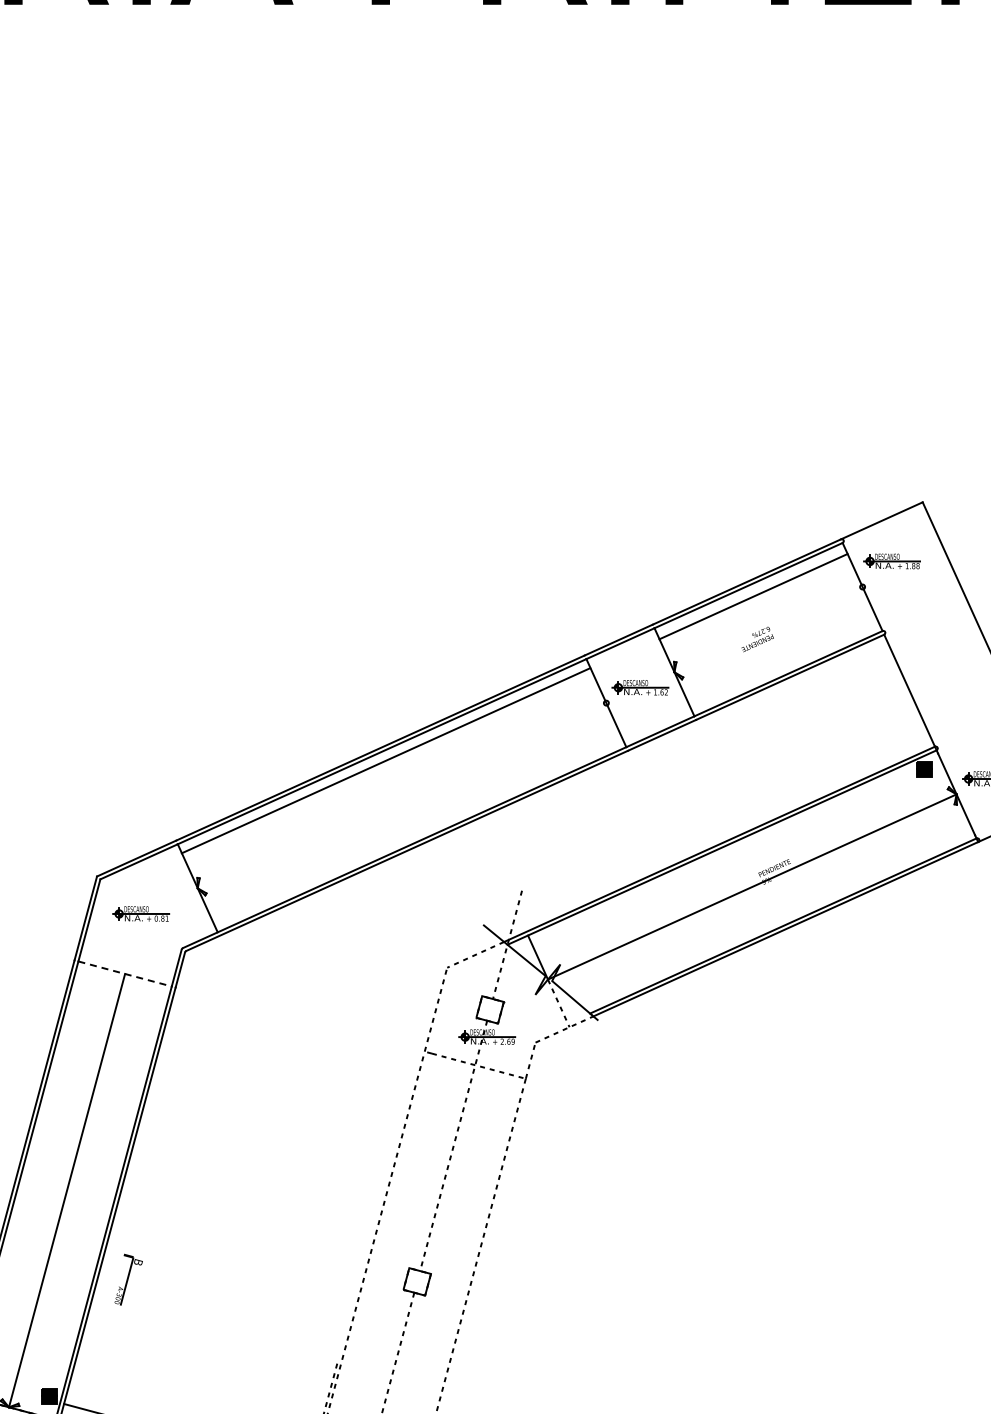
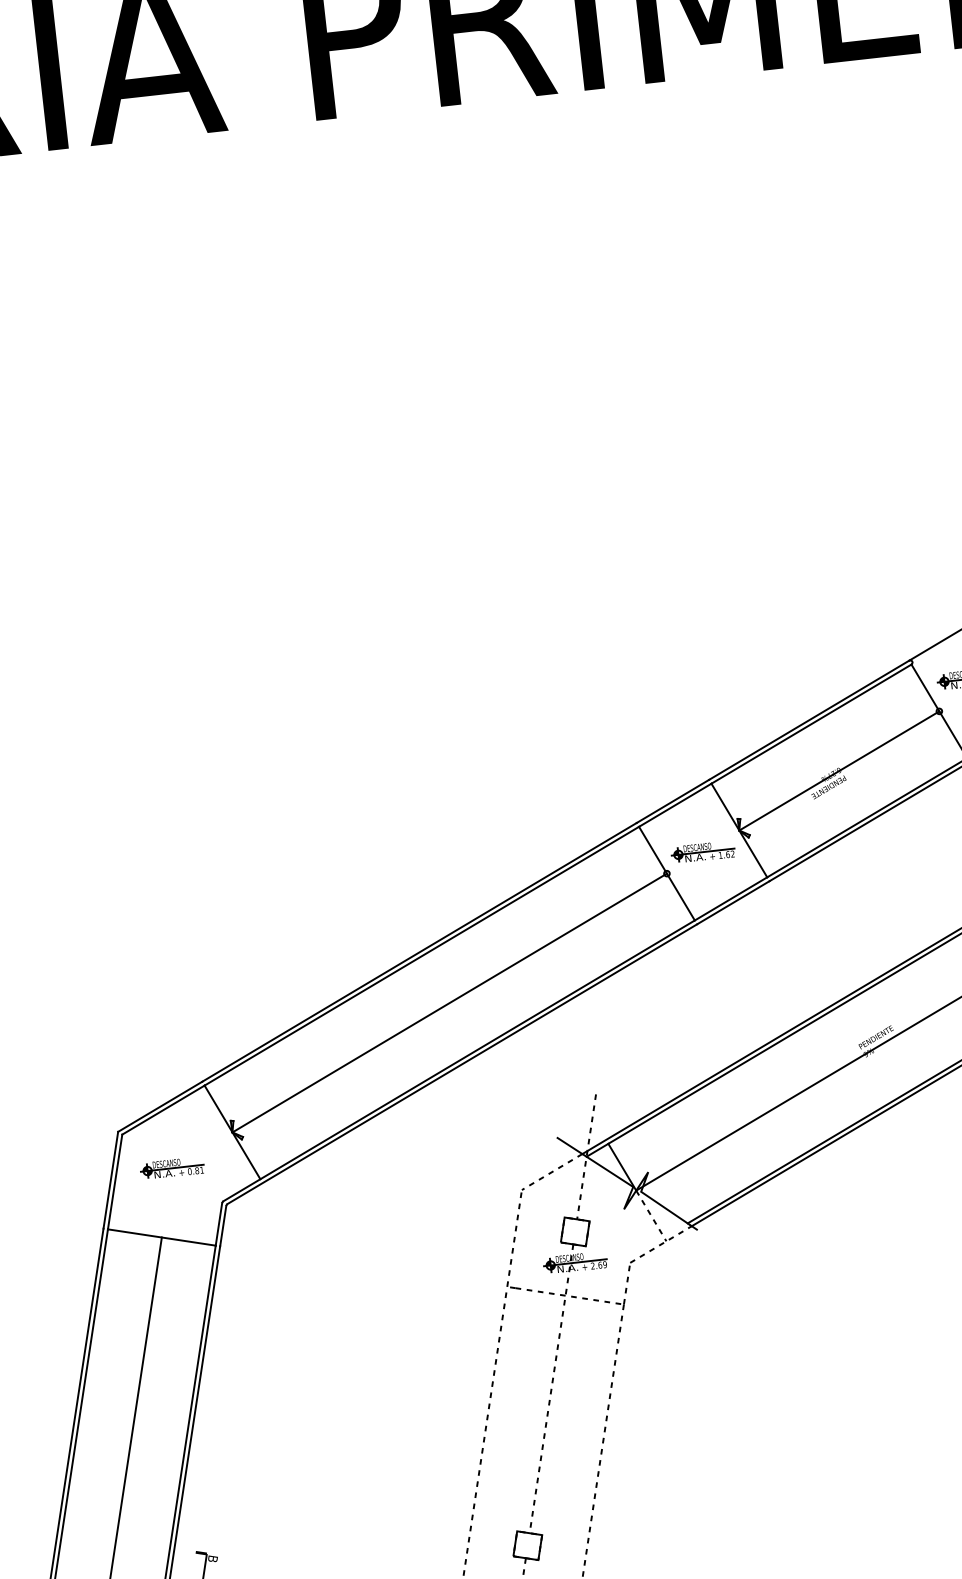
line: (753, 596) -> (839, 770), moved
line: (385, 760) -> (449, 1002), moved
line: (125, 974) -> (162, 1238), dashed -> solid

